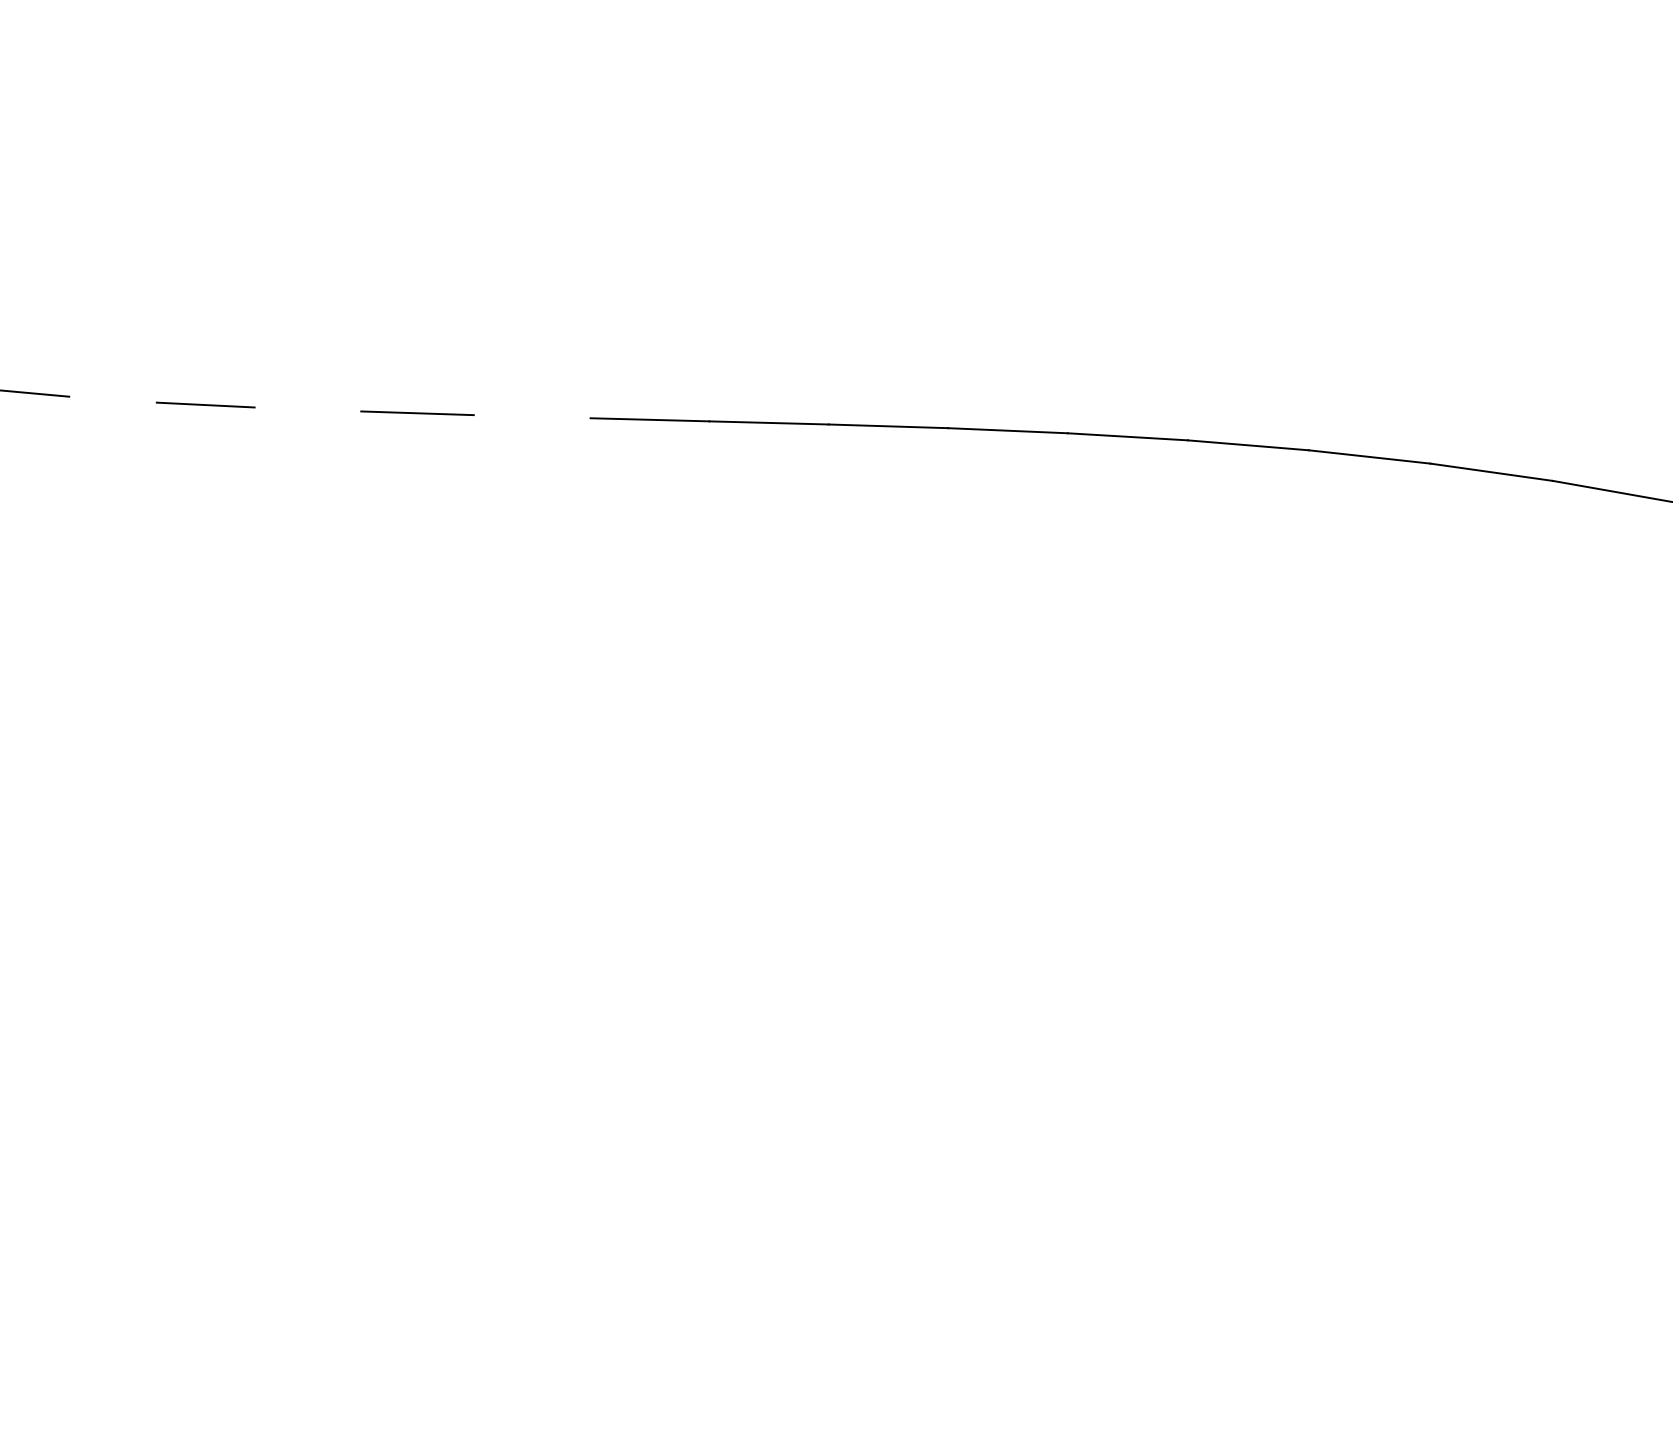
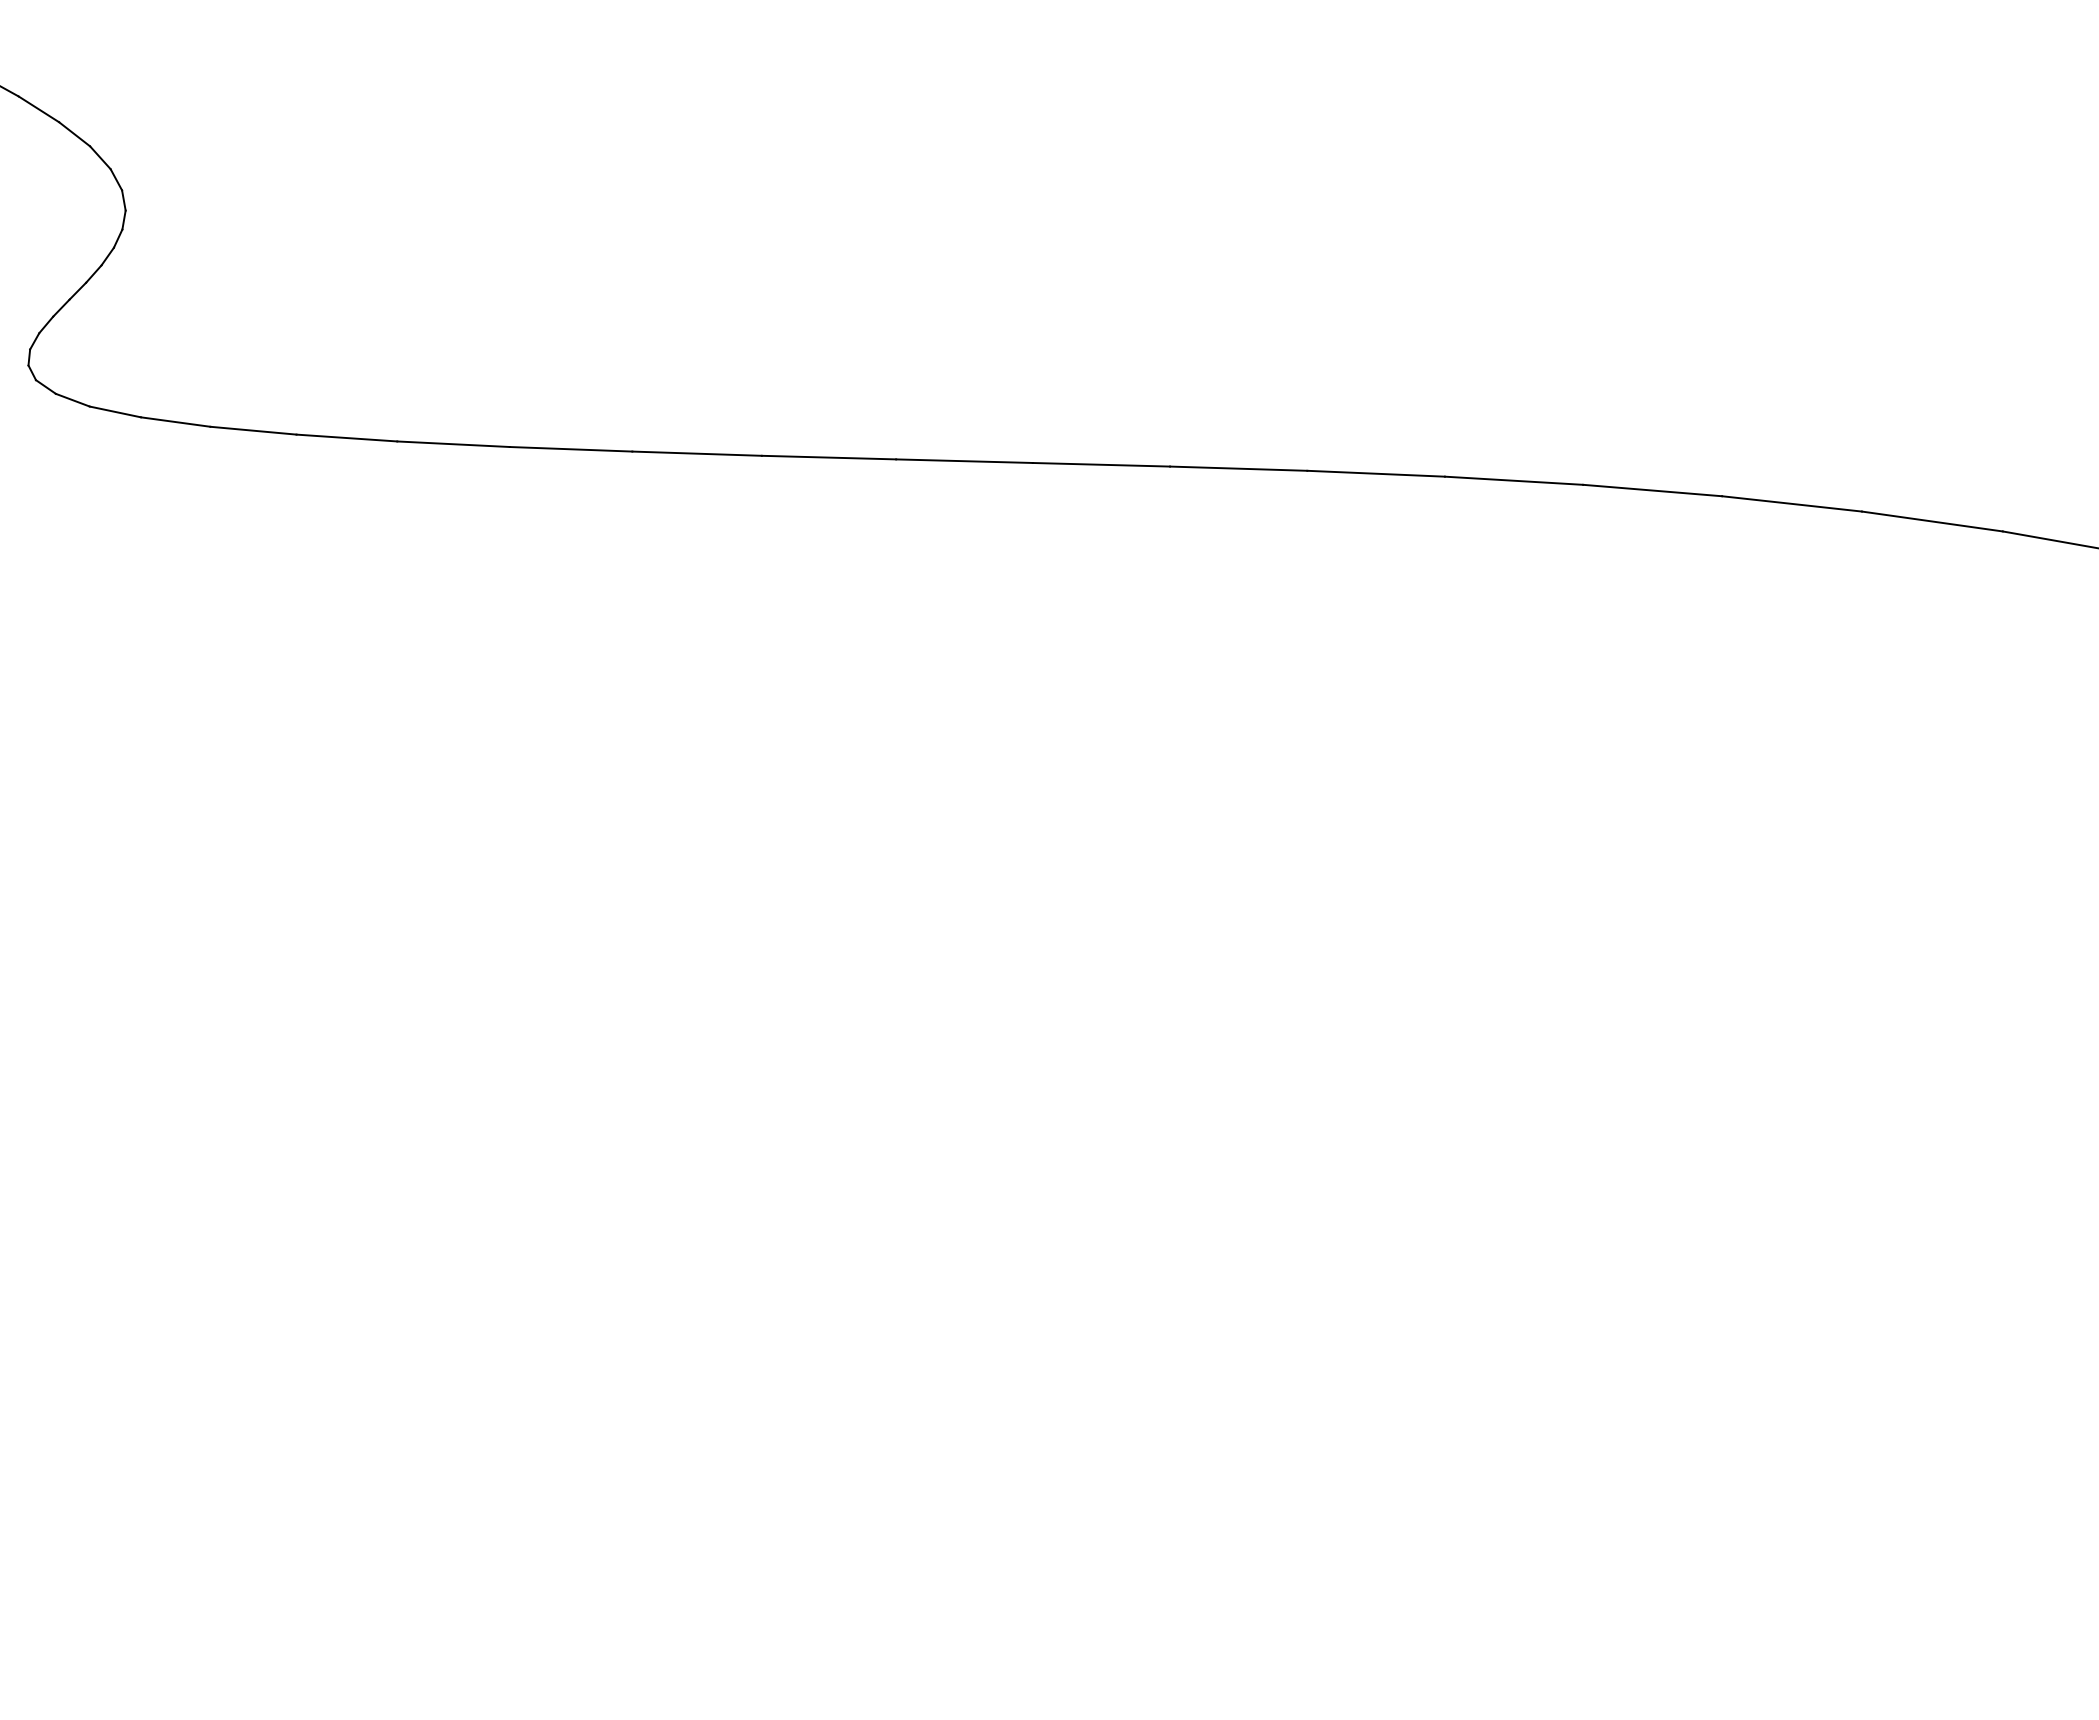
line: (112, 399) -> (346, 437), added
line: (307, 409) -> (570, 449), added
line: (531, 416) -> (828, 457), added

